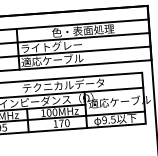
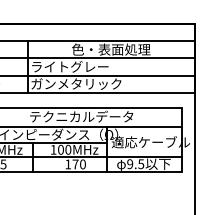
text: (56, 59) -> (75, 83), 適応ケーブル -> ガンメタリック

